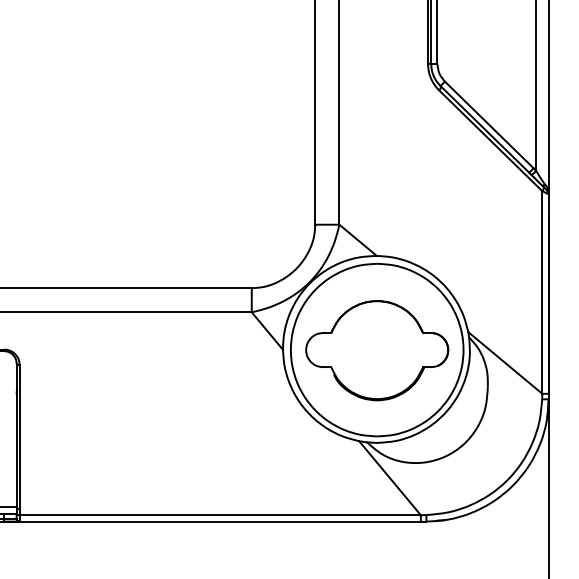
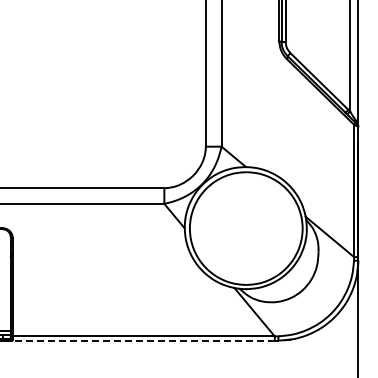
part: (377, 349) -> (246, 228), removed
line: (219, 521) -> (143, 340), solid -> dashed

